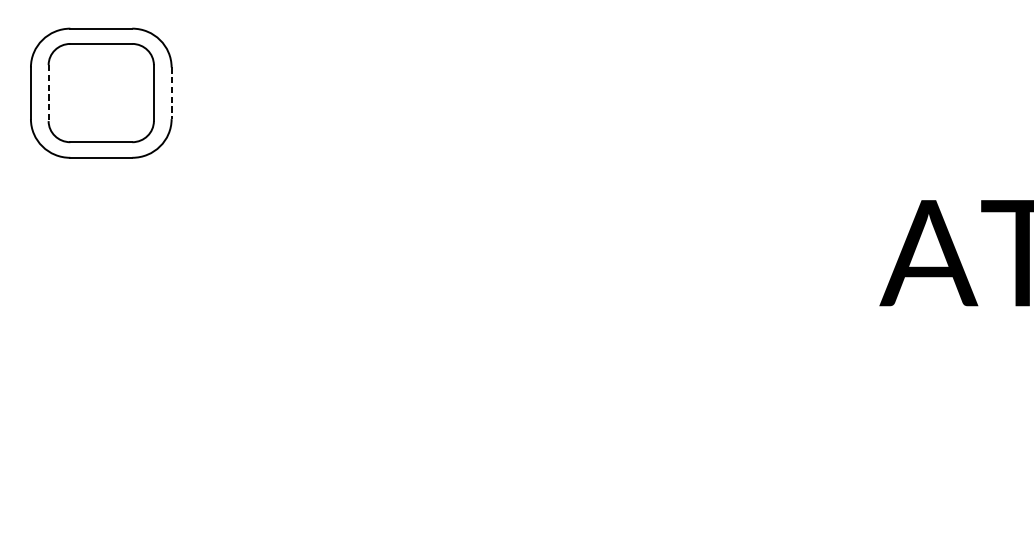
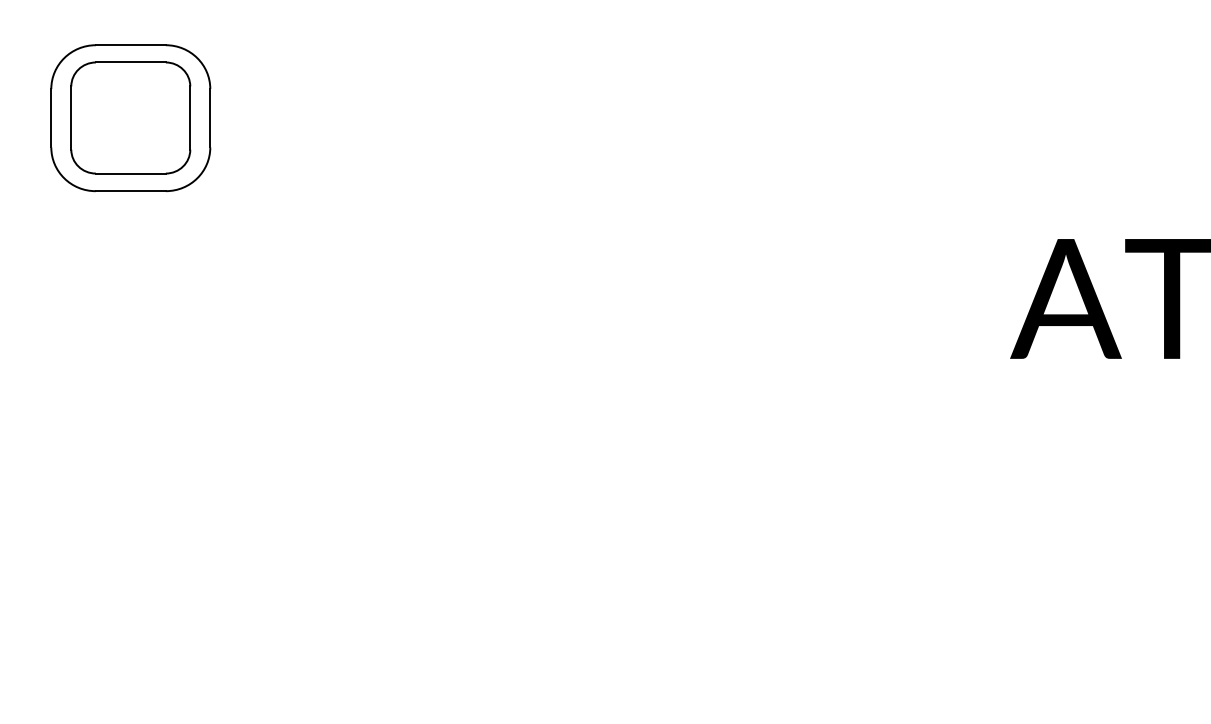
line: (48, 93) -> (71, 118), dashed -> solid
line: (171, 93) -> (210, 118), dashed -> solid

